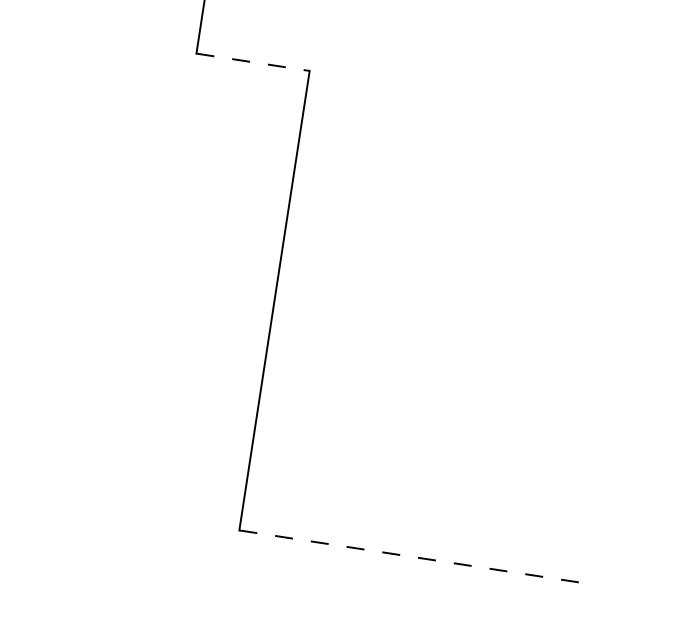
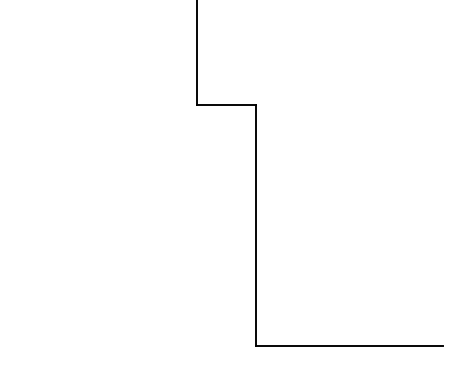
line: (253, 62) -> (226, 105), dashed -> solid
line: (417, 558) -> (349, 346), dashed -> solid

